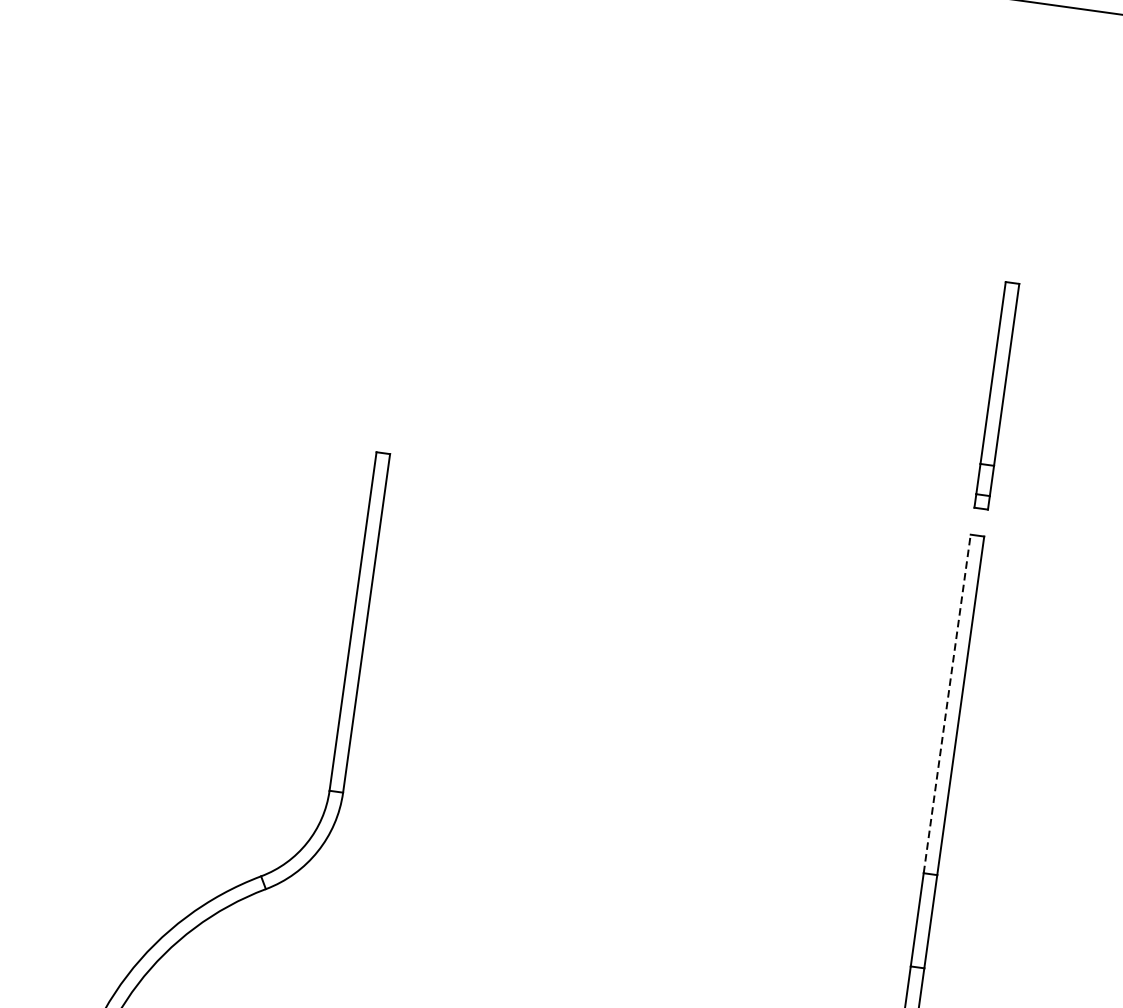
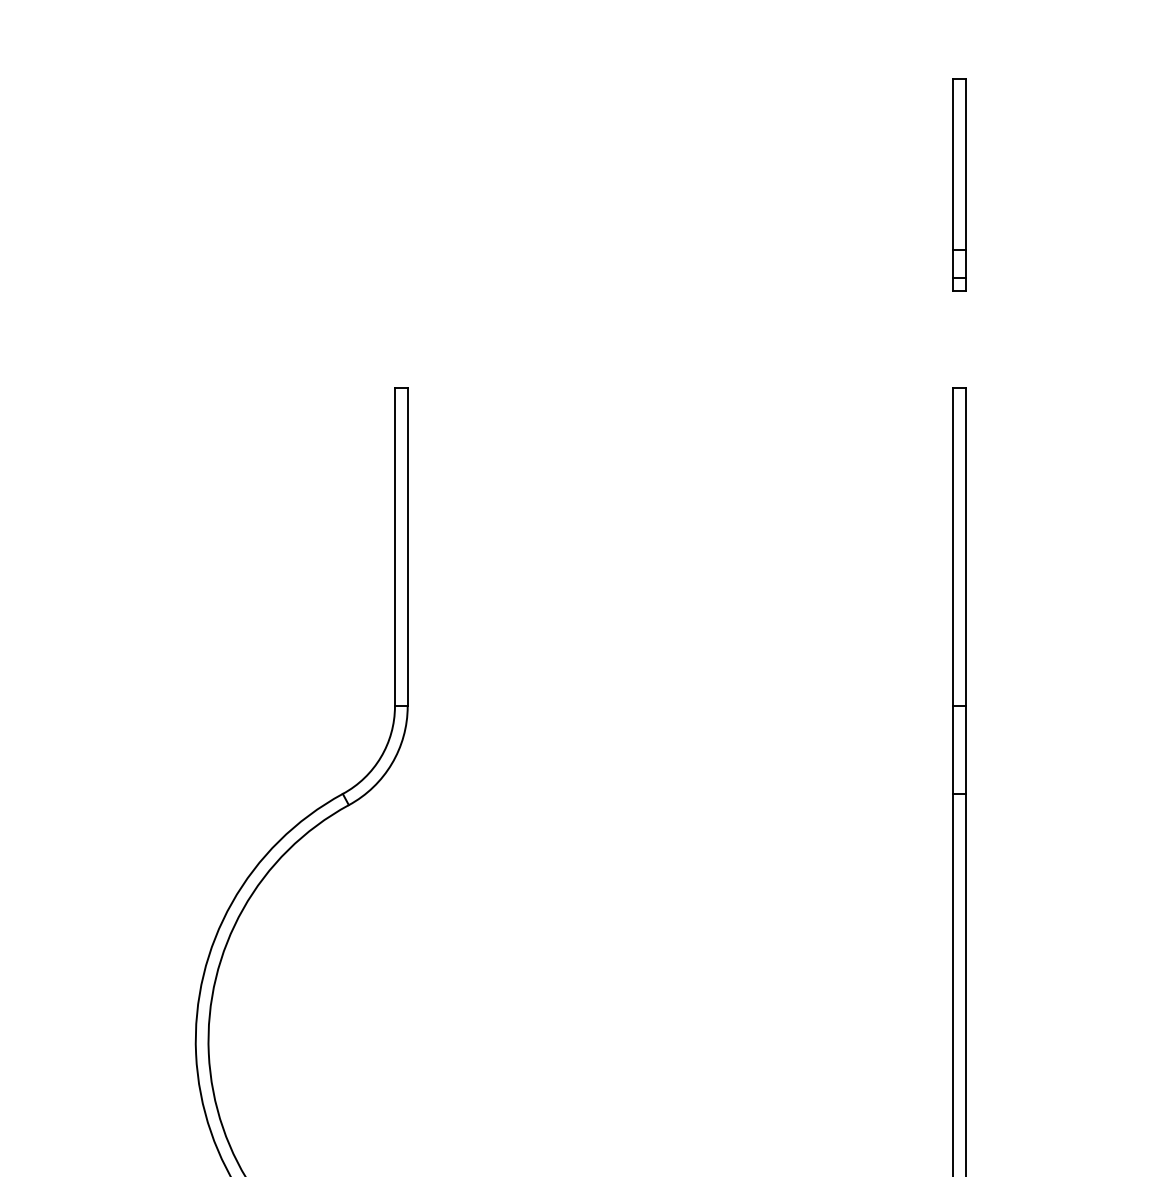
part: (996, 395) -> (959, 184), moved
line: (947, 703) -> (953, 546), dashed -> solid

